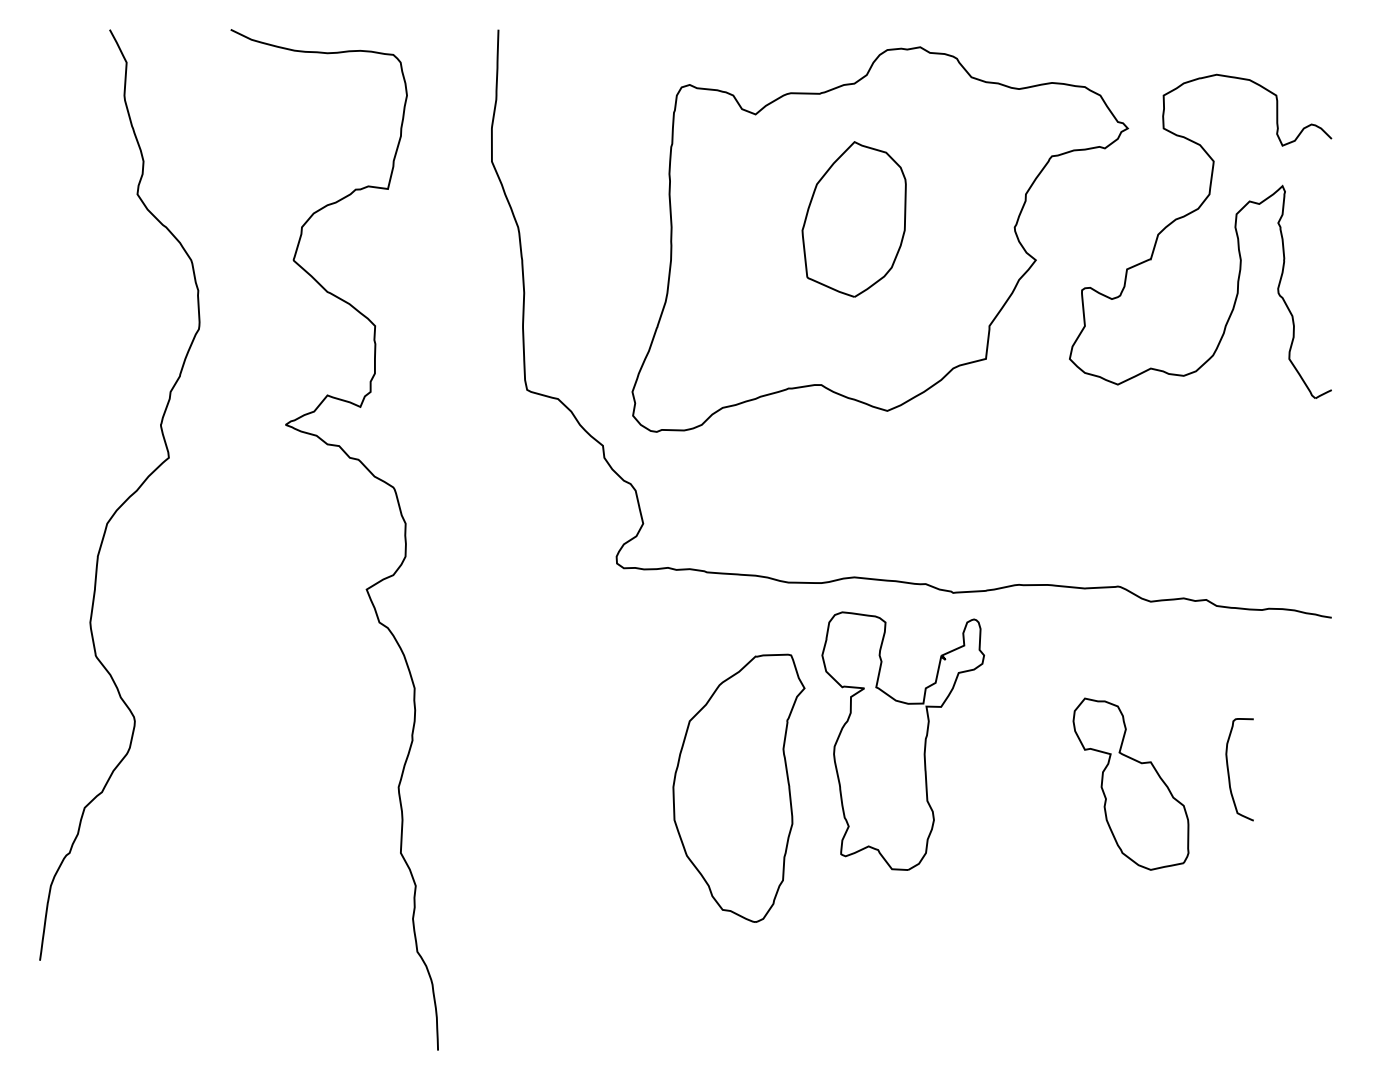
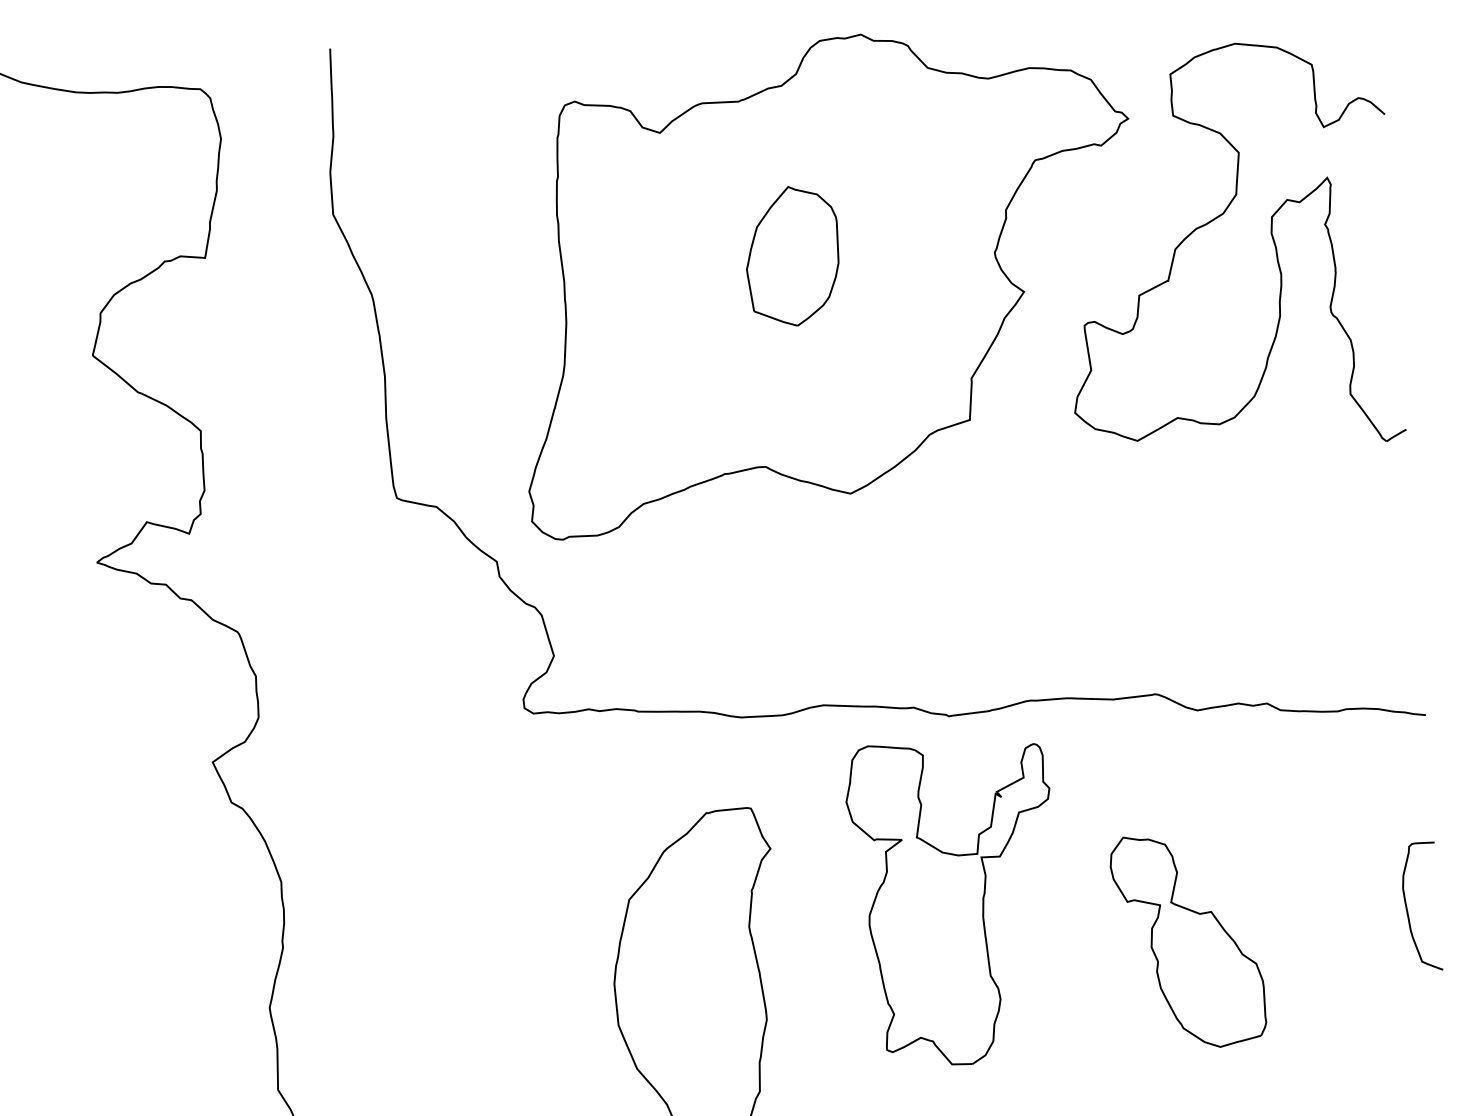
part: (853, 219) -> (791, 256), size x0.71
part: (902, 740) -> (954, 902), moved
curve: (1229, 771) -> (1408, 910), moved

